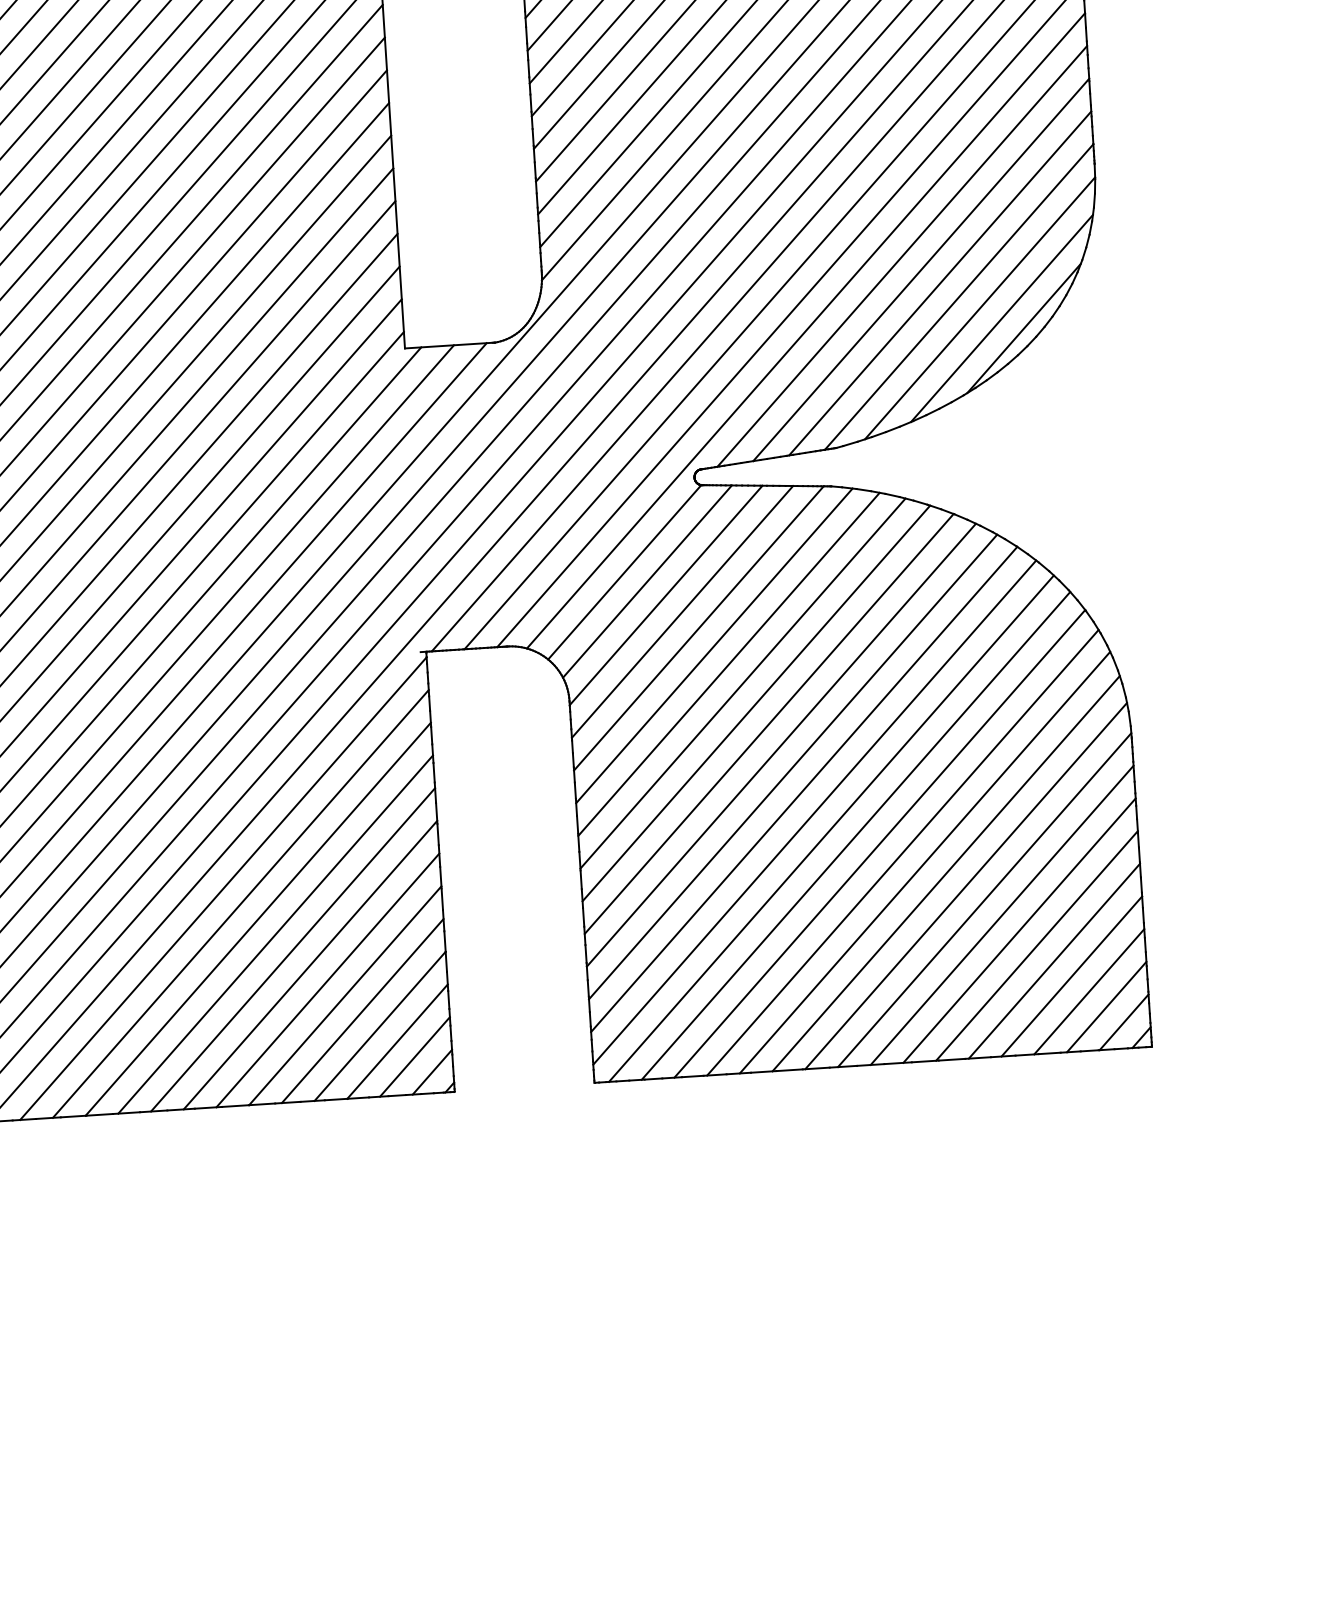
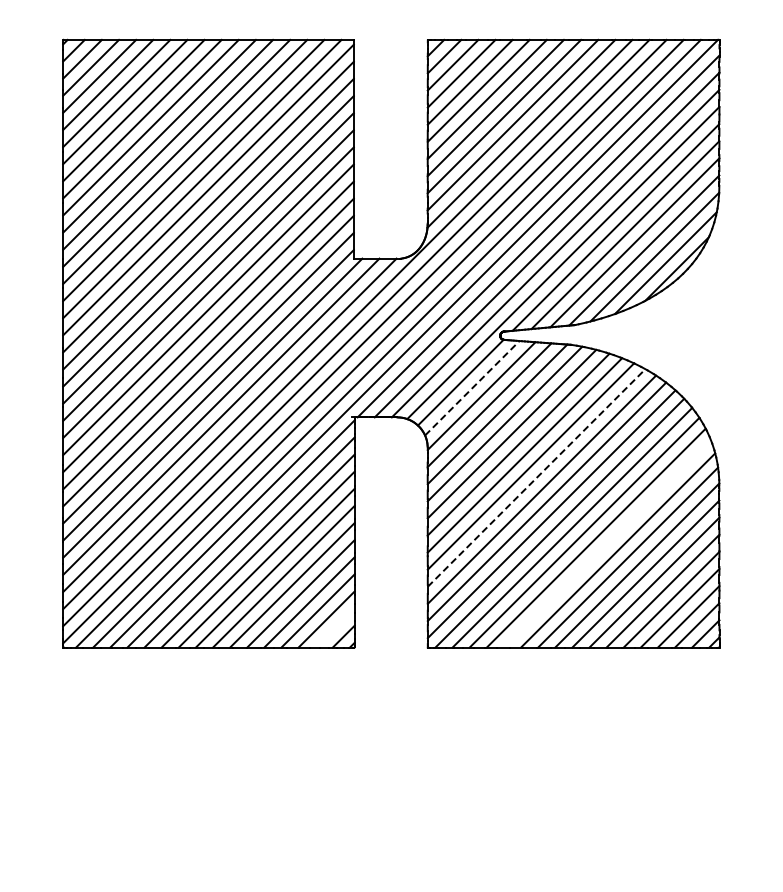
line: (647, 581) -> (472, 388), solid -> dashed
line: (781, 746) -> (536, 478), solid -> dashed
line: (925, 861) -> (607, 543), removed
line: (413, 1055) -> (334, 627), removed

